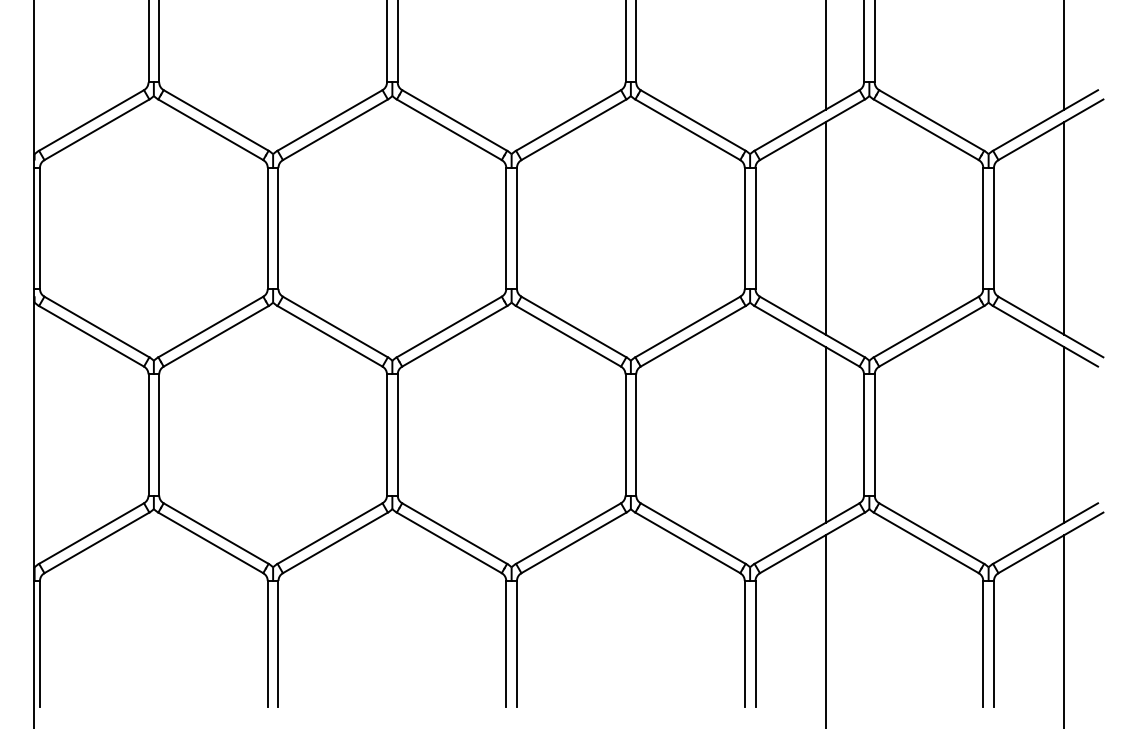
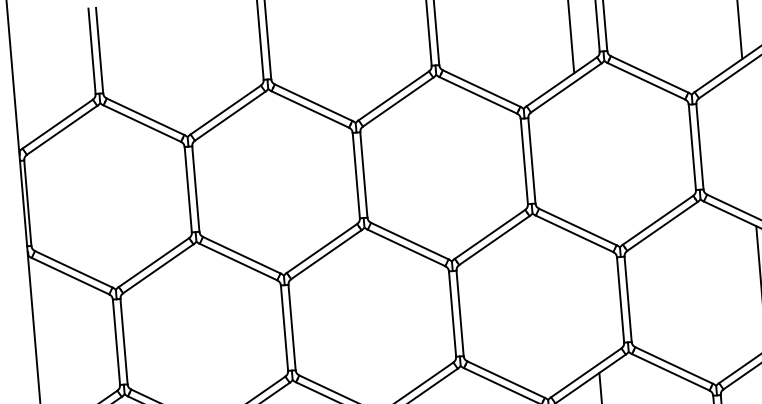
line: (825, 228) -> (581, 156), removed
line: (1064, 228) -> (749, 142), removed
line: (825, 434) -> (593, 301), removed

